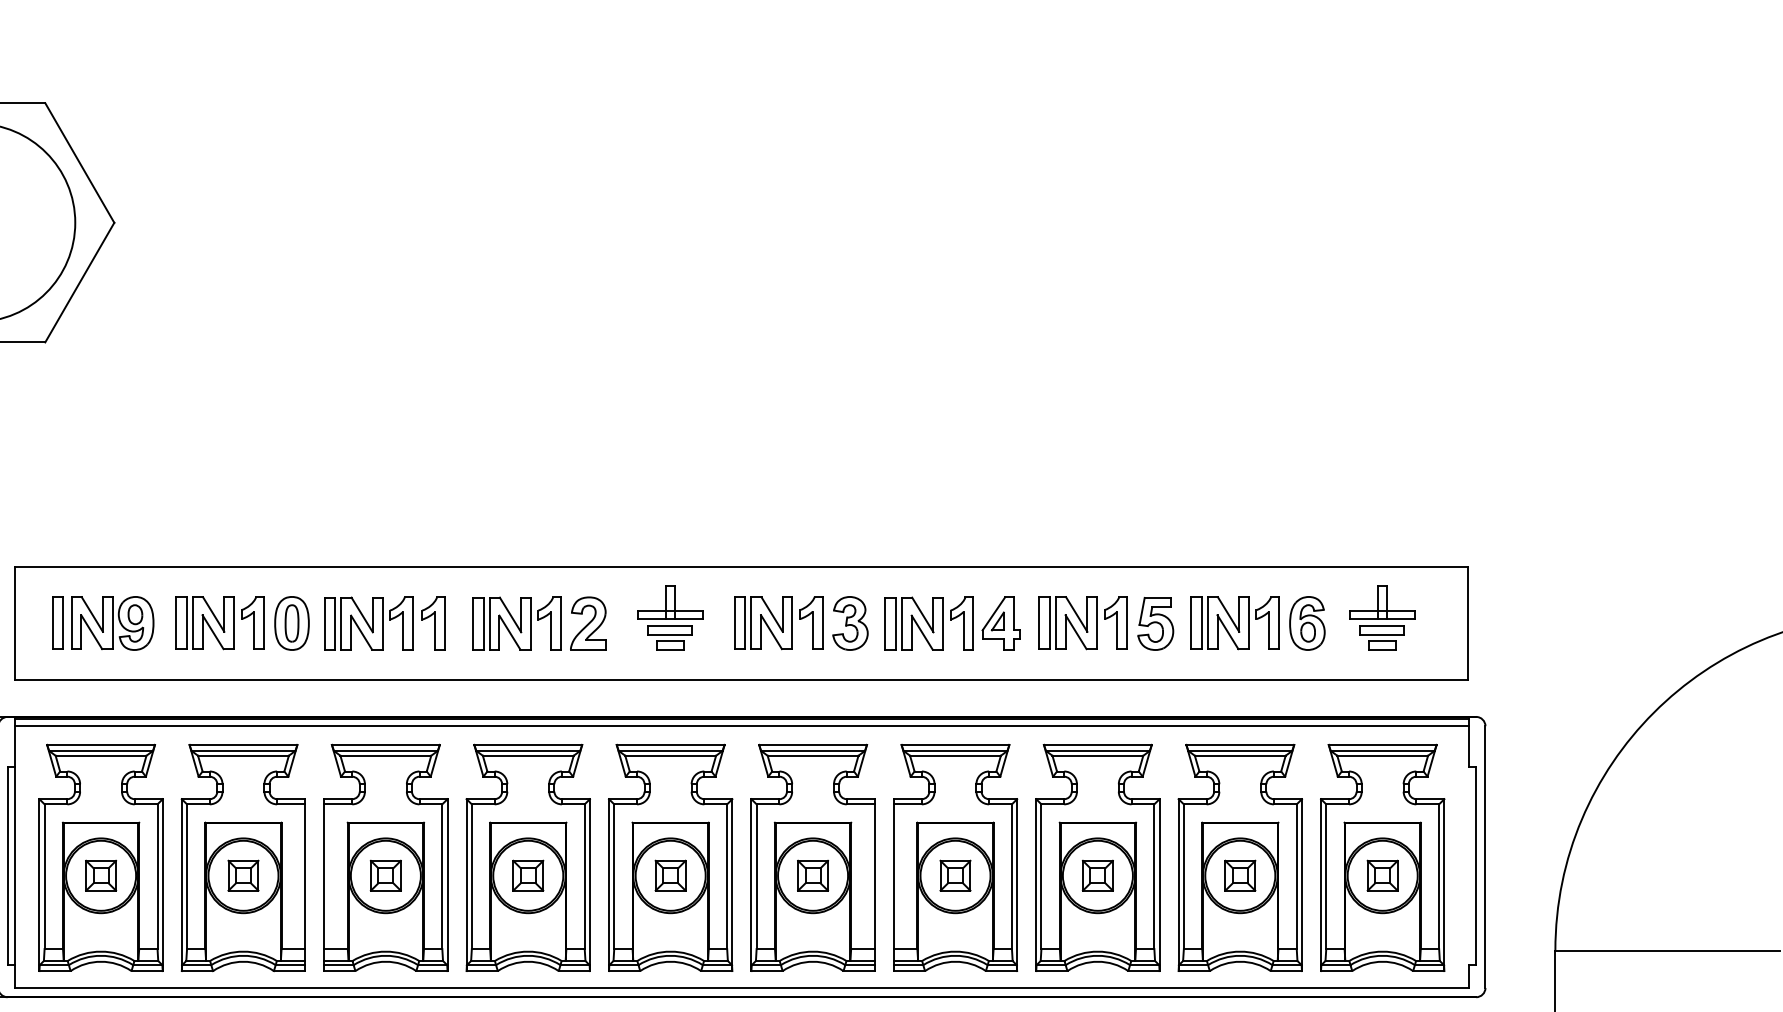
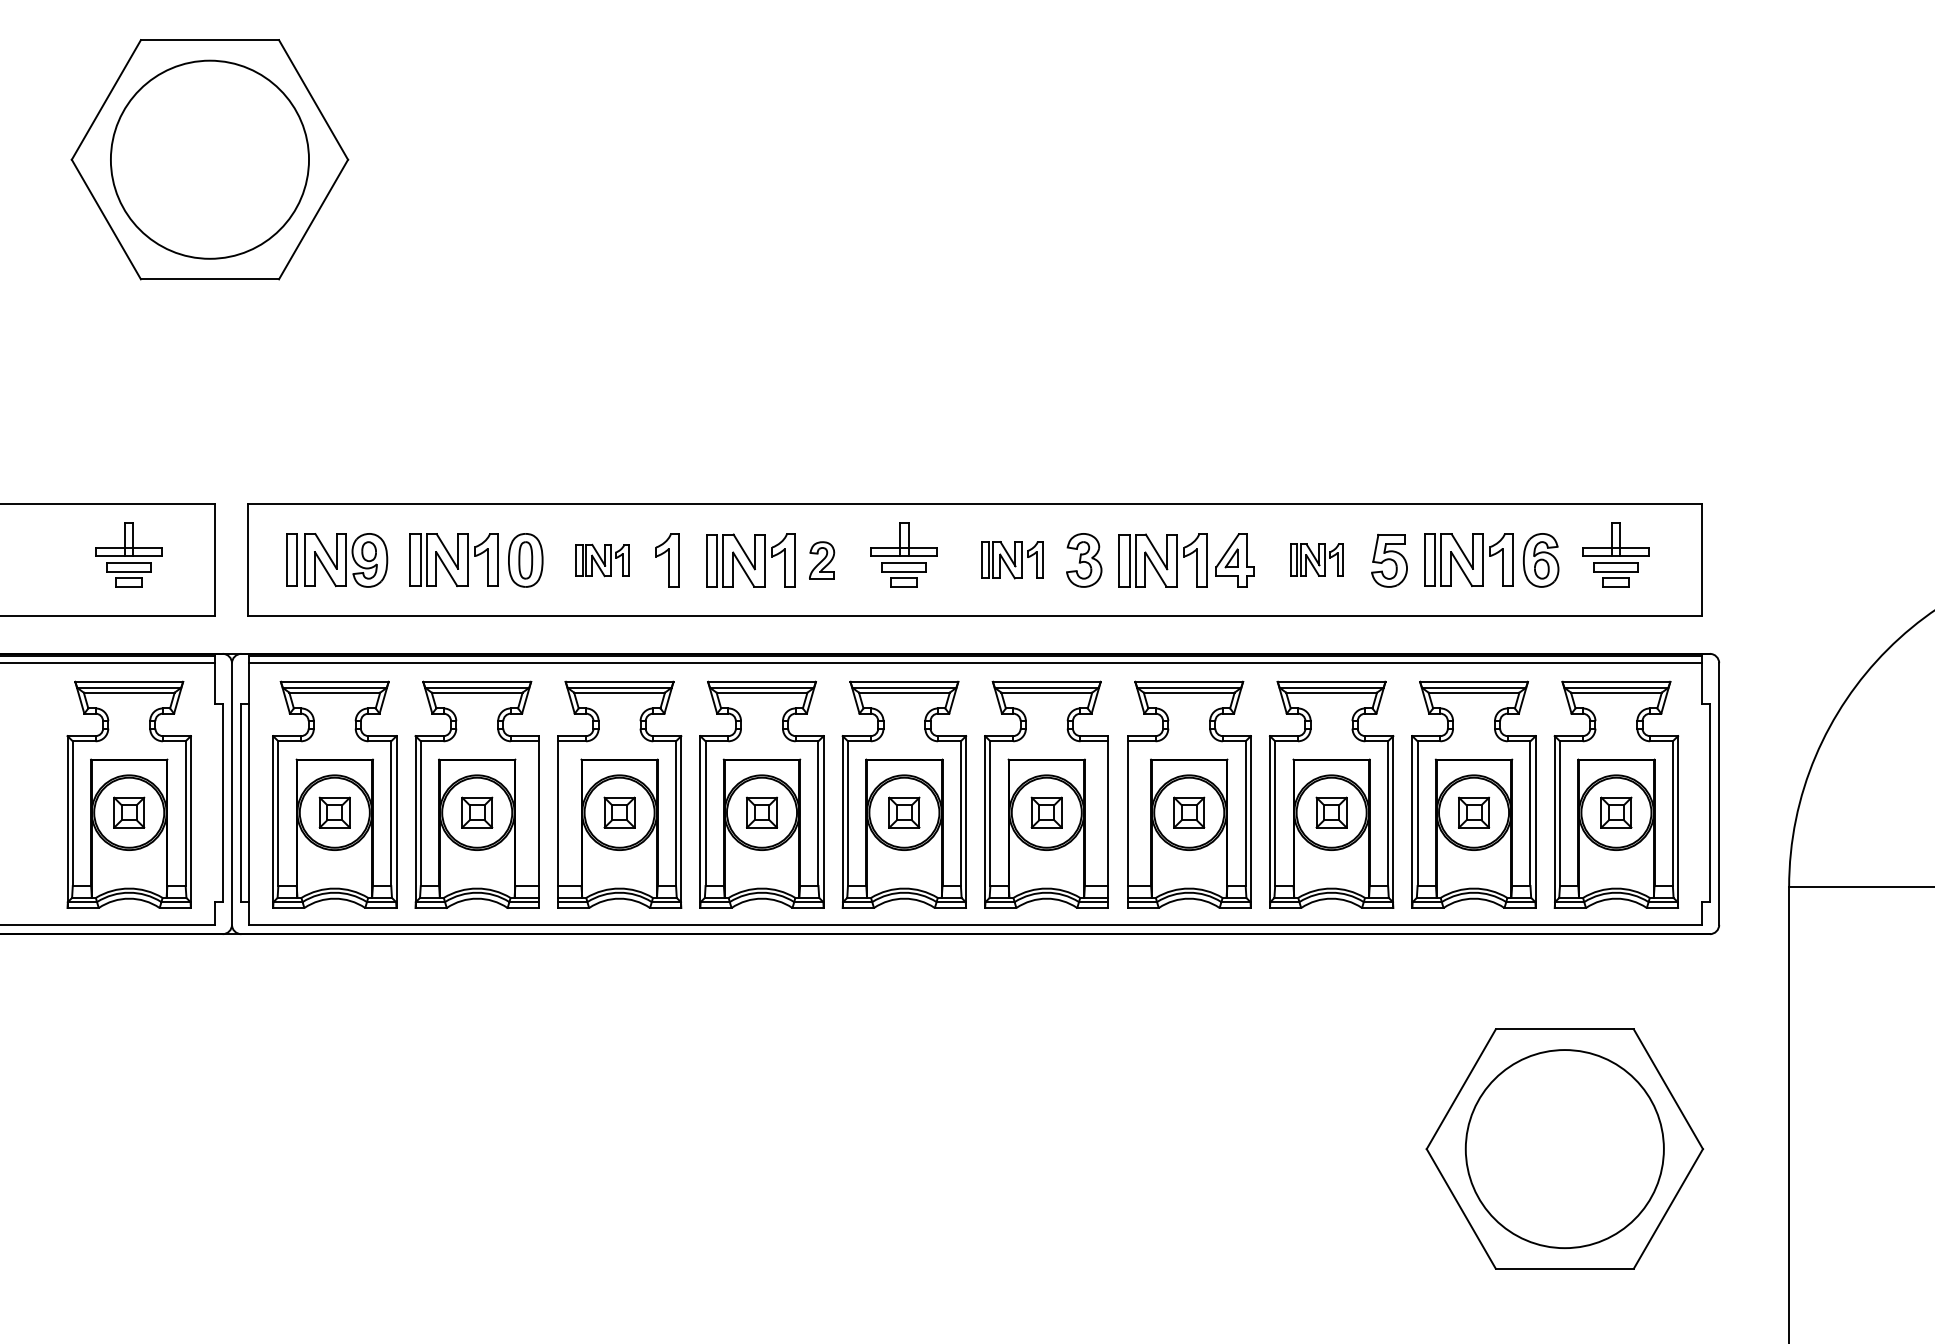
part: (1082, 622) -> (1316, 559), size x0.6
part: (368, 623) -> (602, 560), size x0.6
part: (587, 623) -> (821, 560), size x0.7
part: (778, 623) -> (1012, 560), size x0.7

